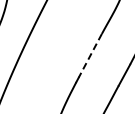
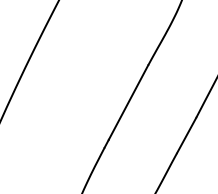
line: (90, 55) -> (128, 102), dashed -> solid

